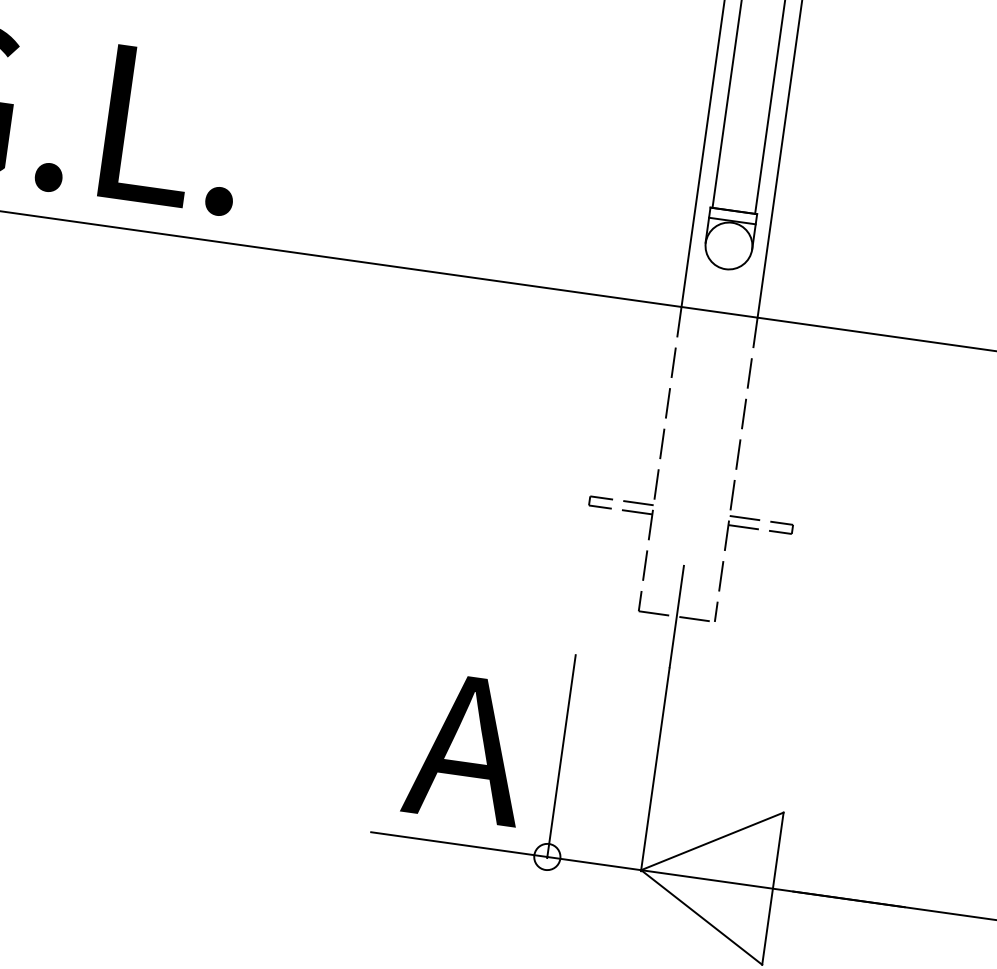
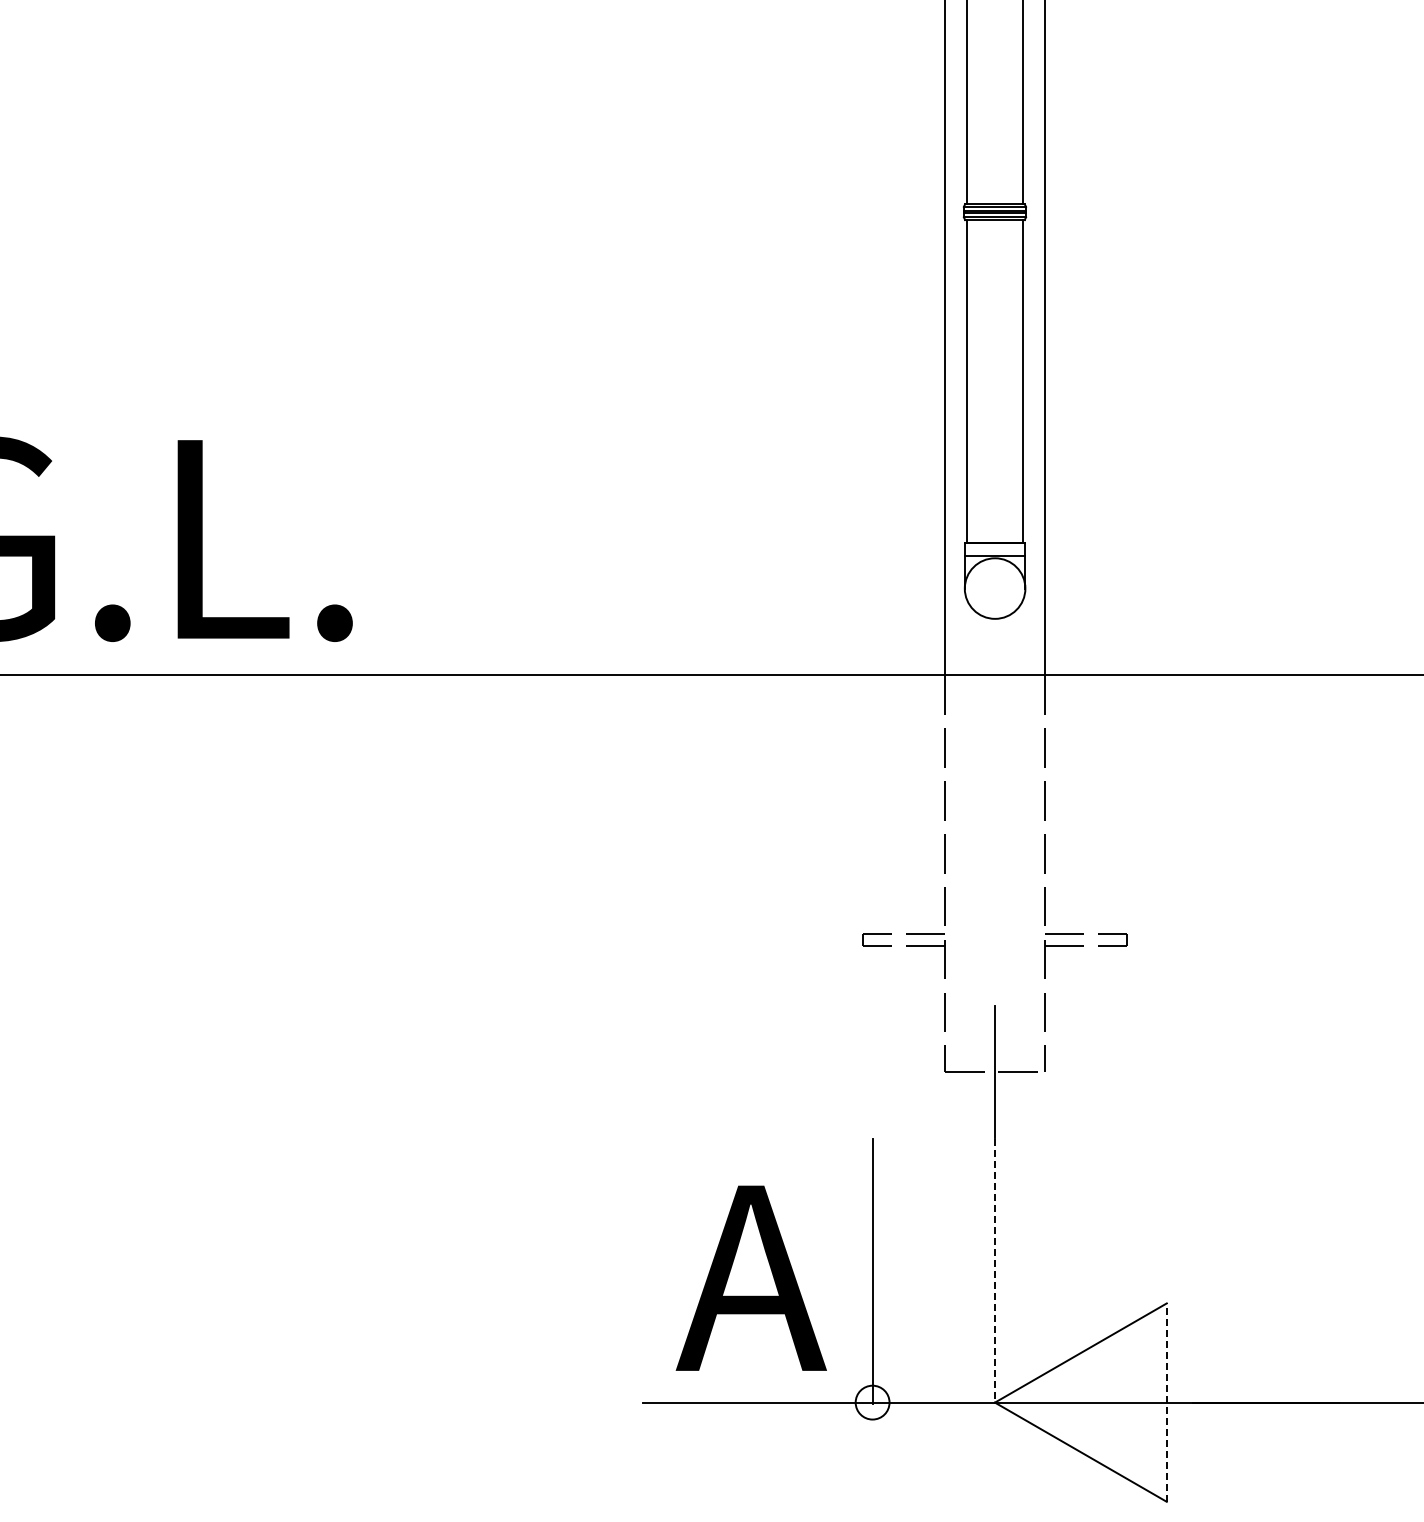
line: (654, 770) -> (994, 1272), solid -> dashed
line: (772, 888) -> (1166, 1402), solid -> dashed

